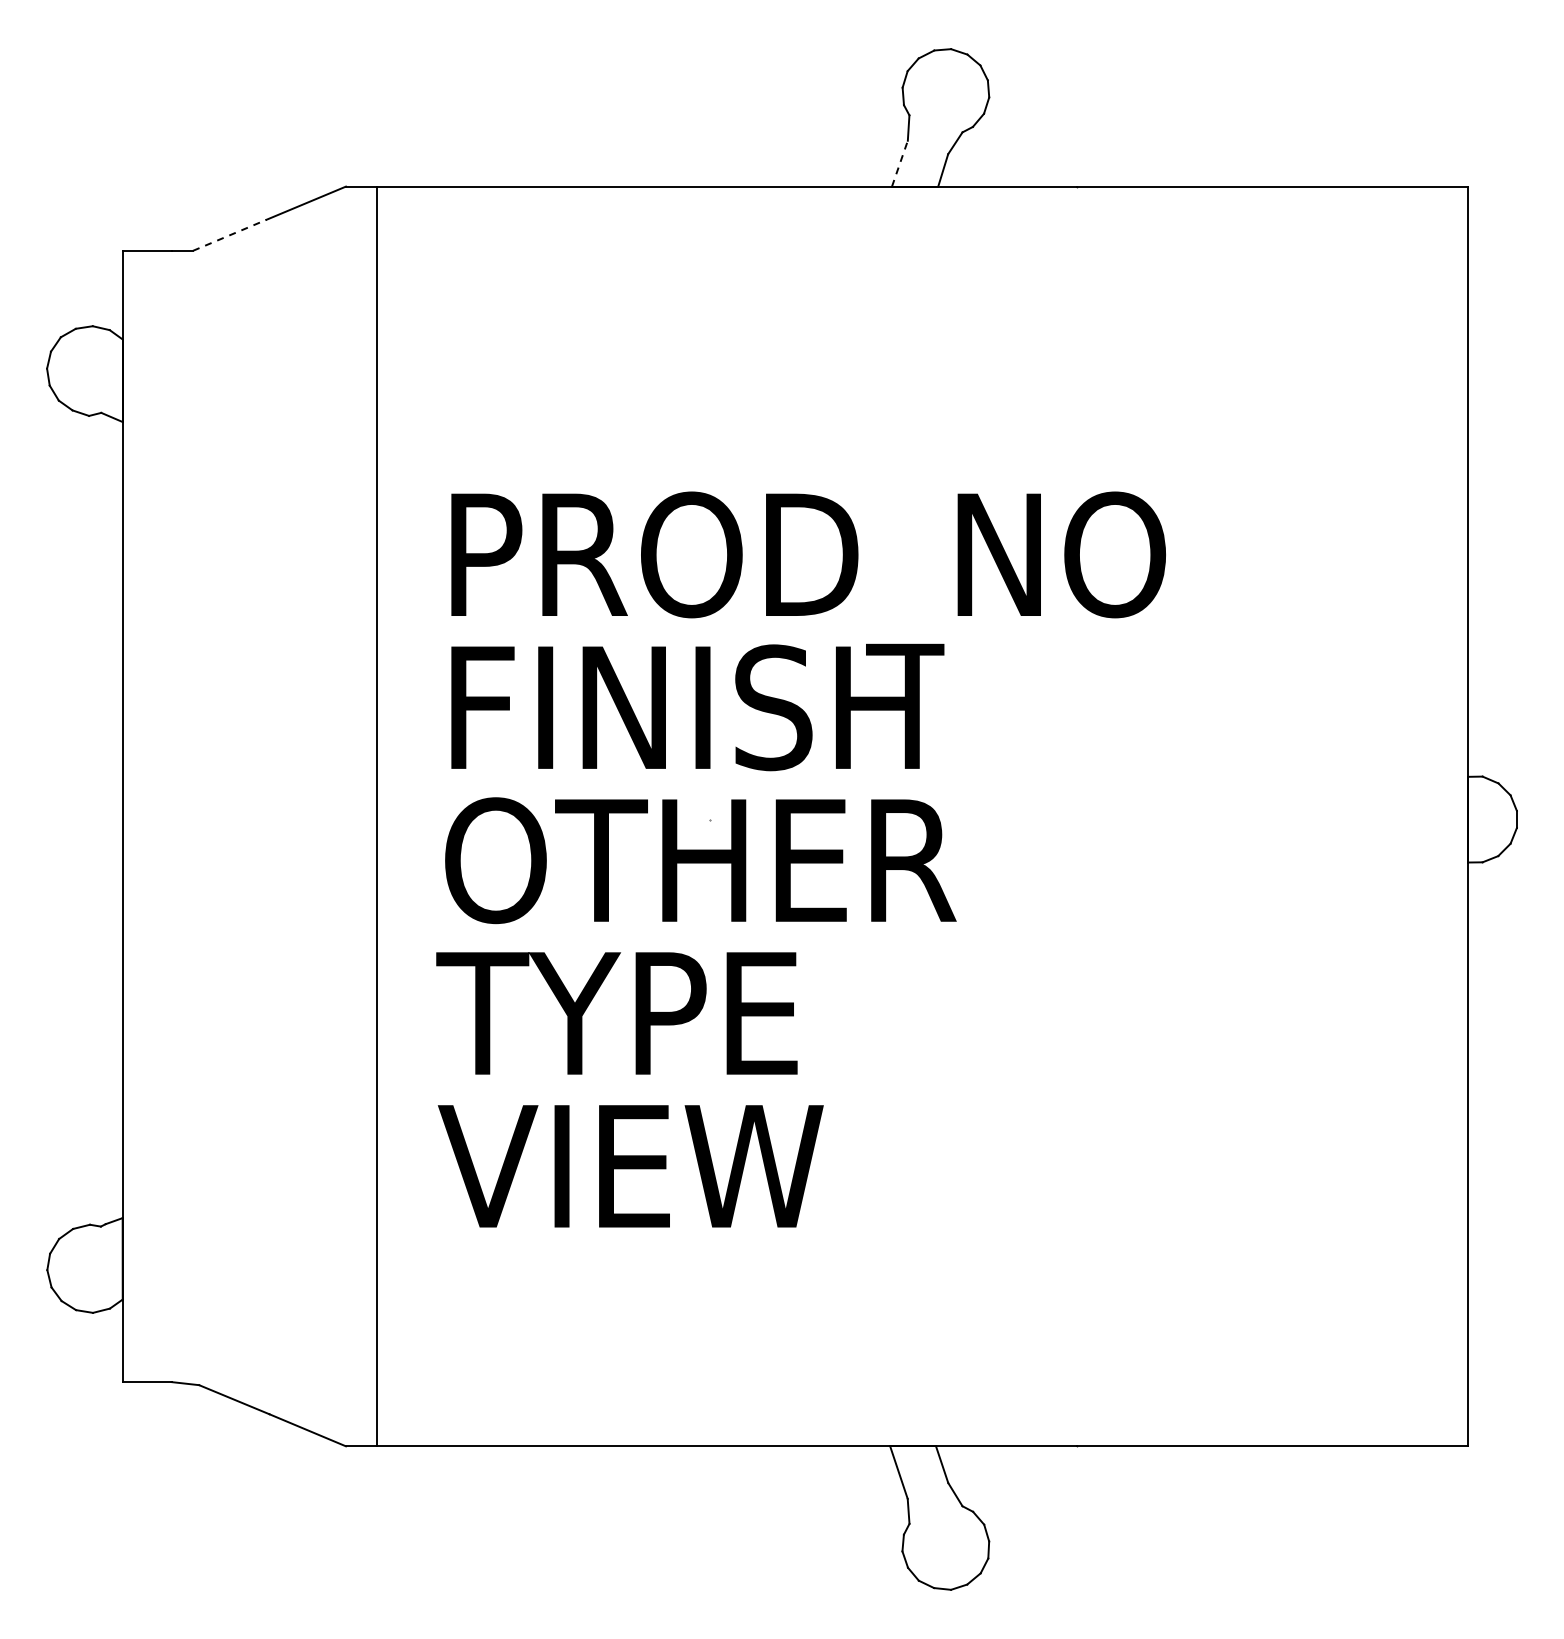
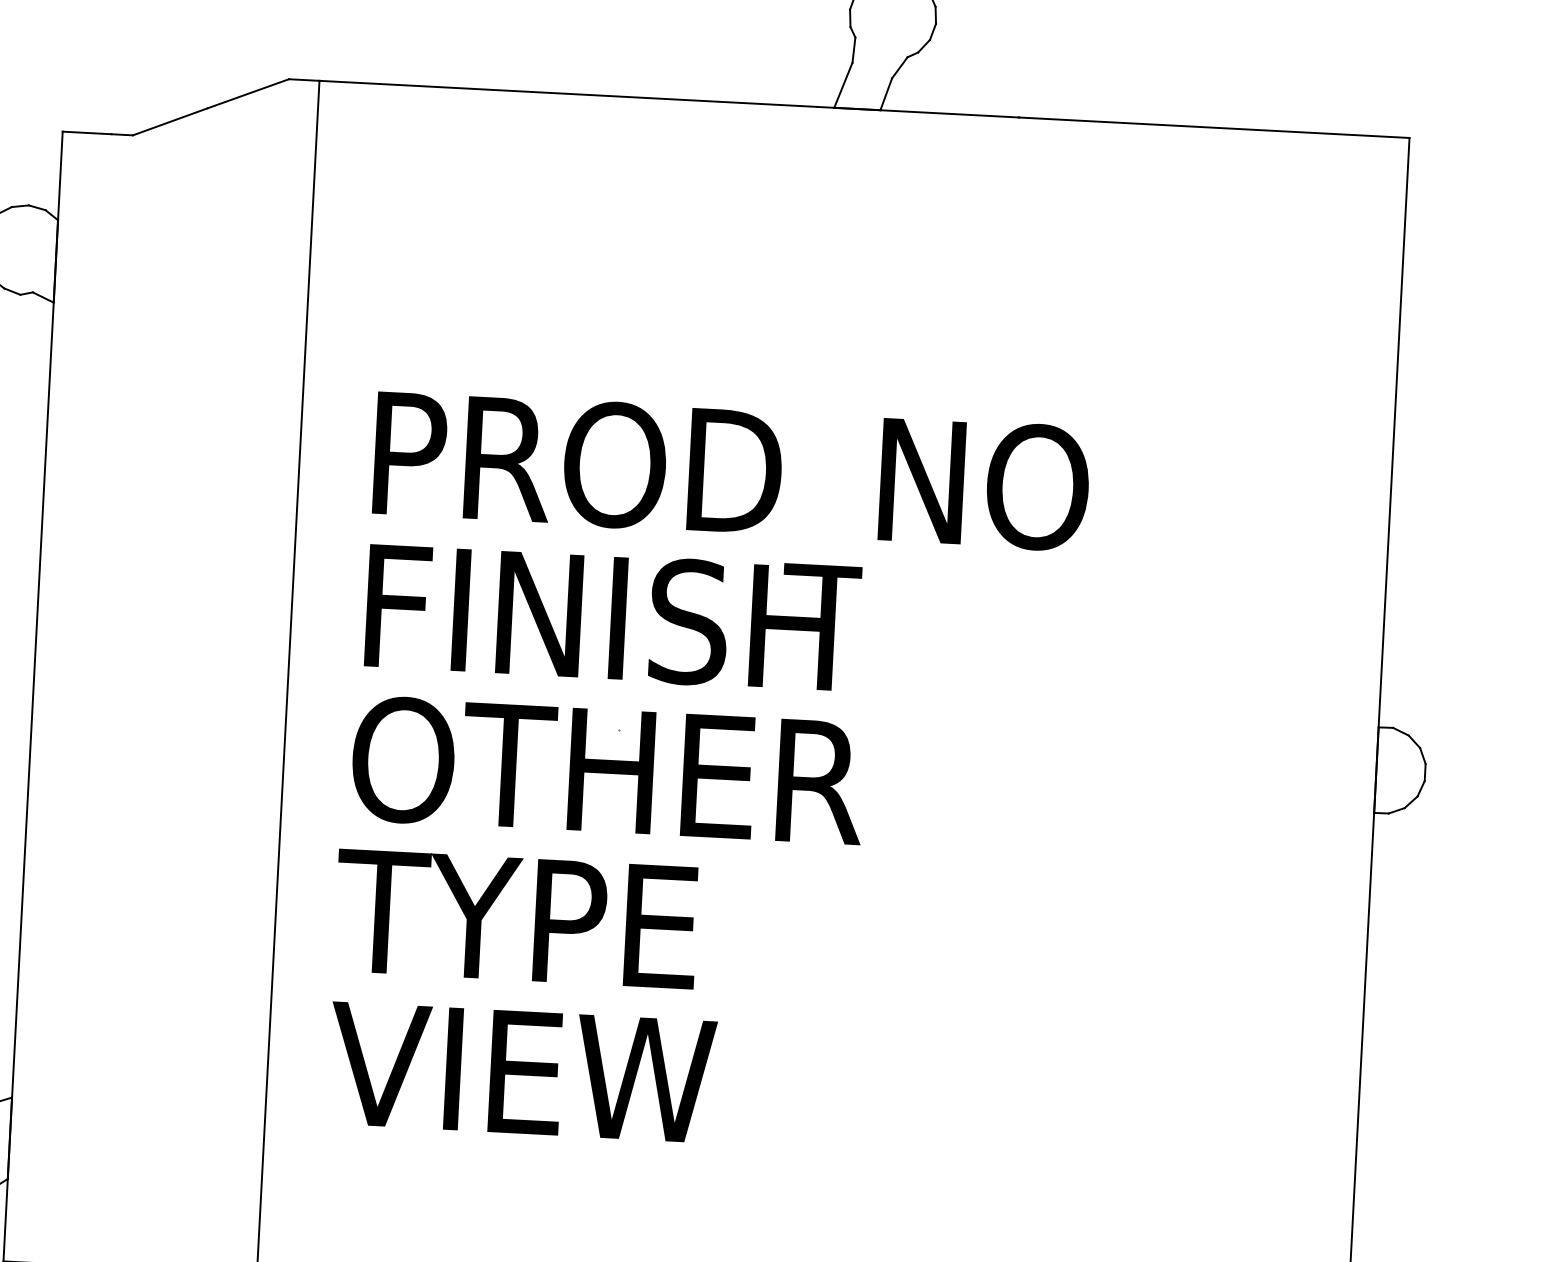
line: (900, 163) -> (843, 85), dashed -> solid
line: (229, 235) -> (170, 121), dashed -> solid

